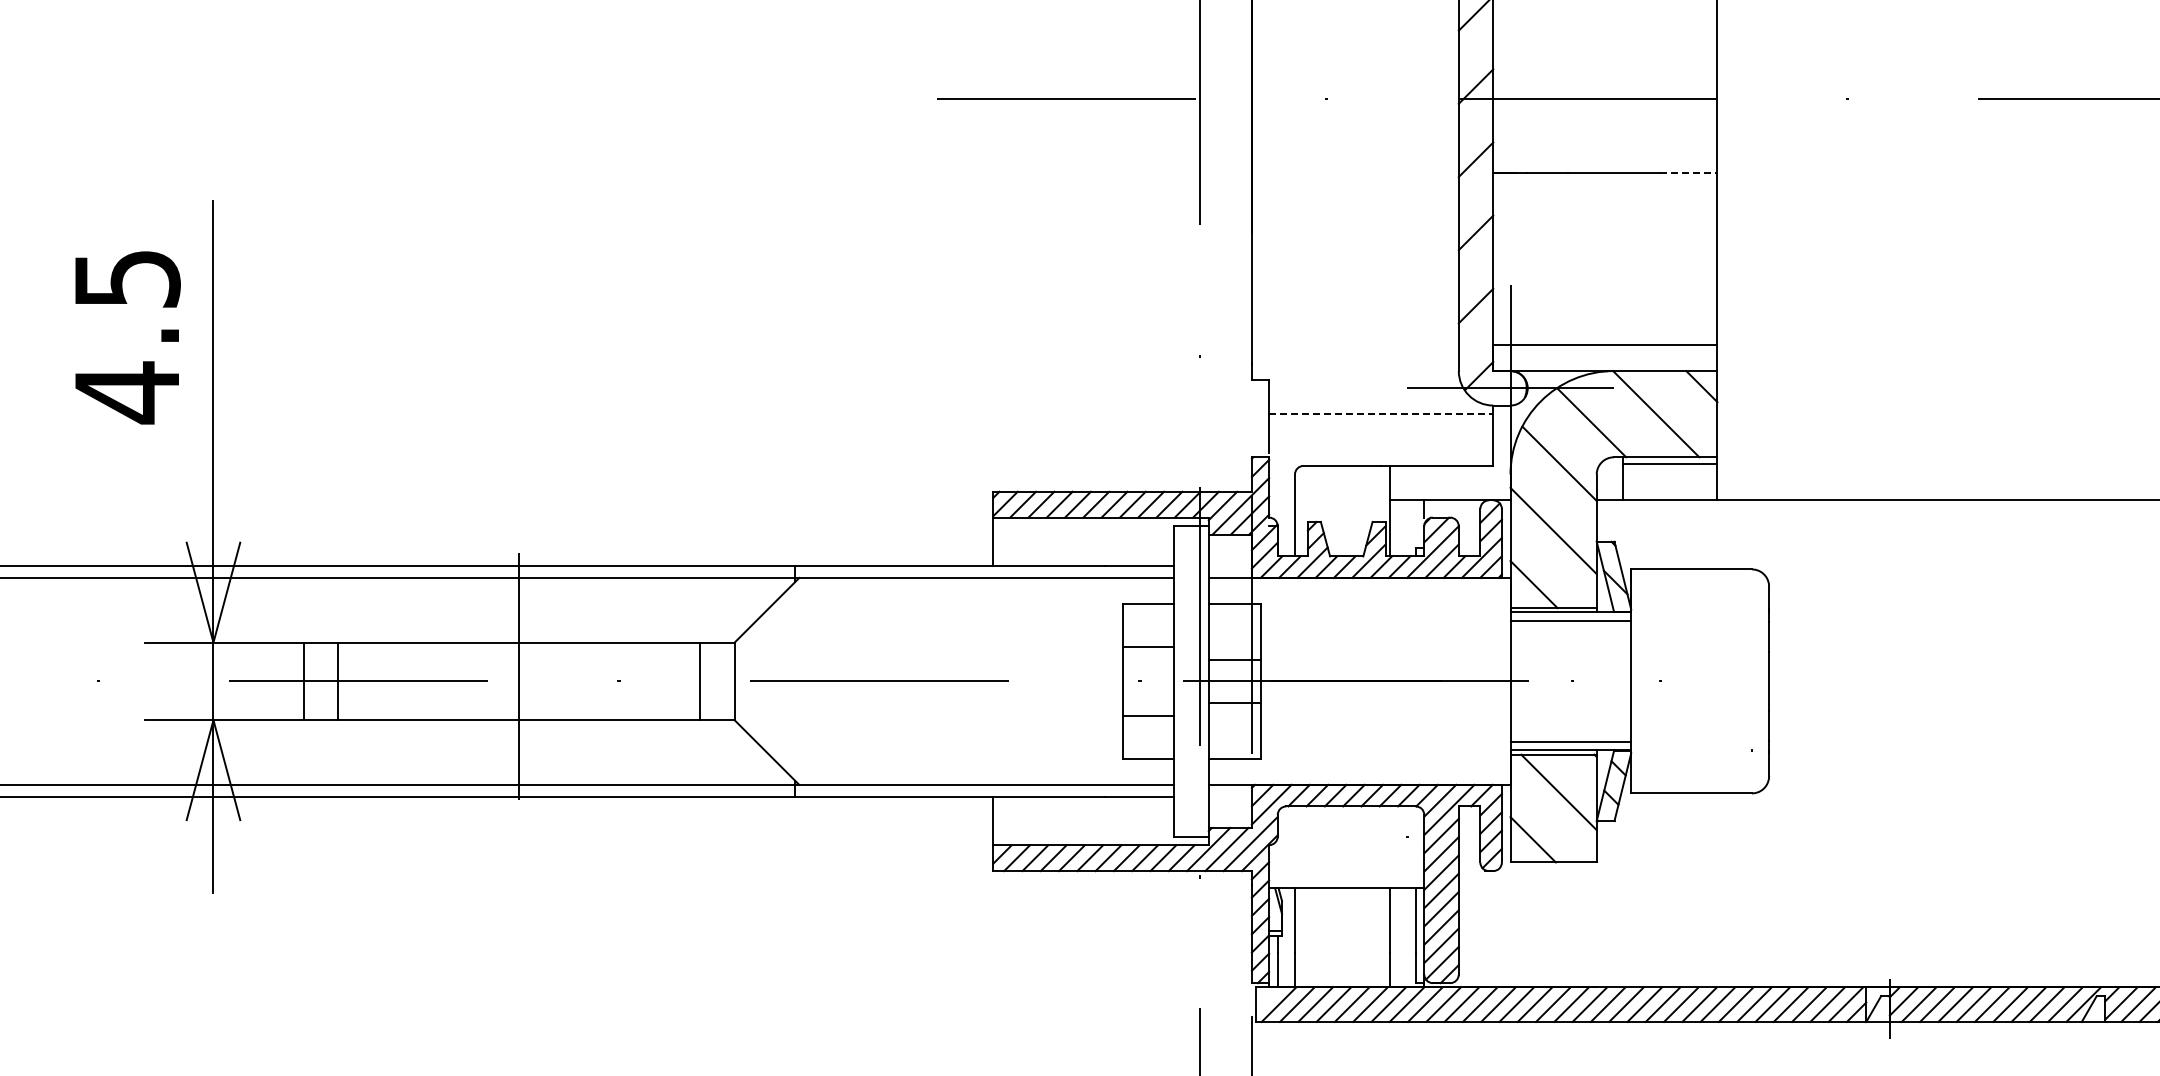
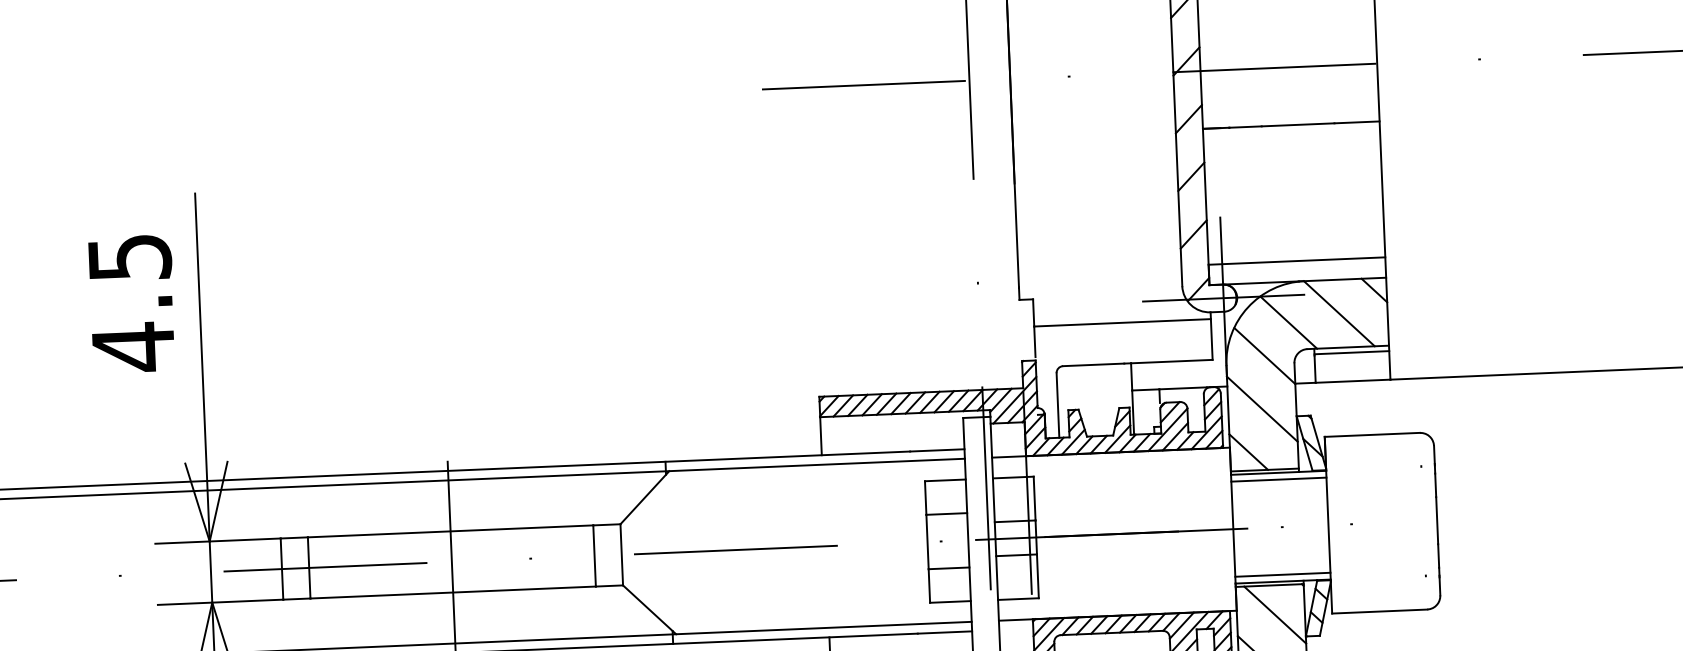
line: (1688, 172) -> (1356, 122), dashed -> solid
line: (1381, 414) -> (1122, 323), dashed -> solid

